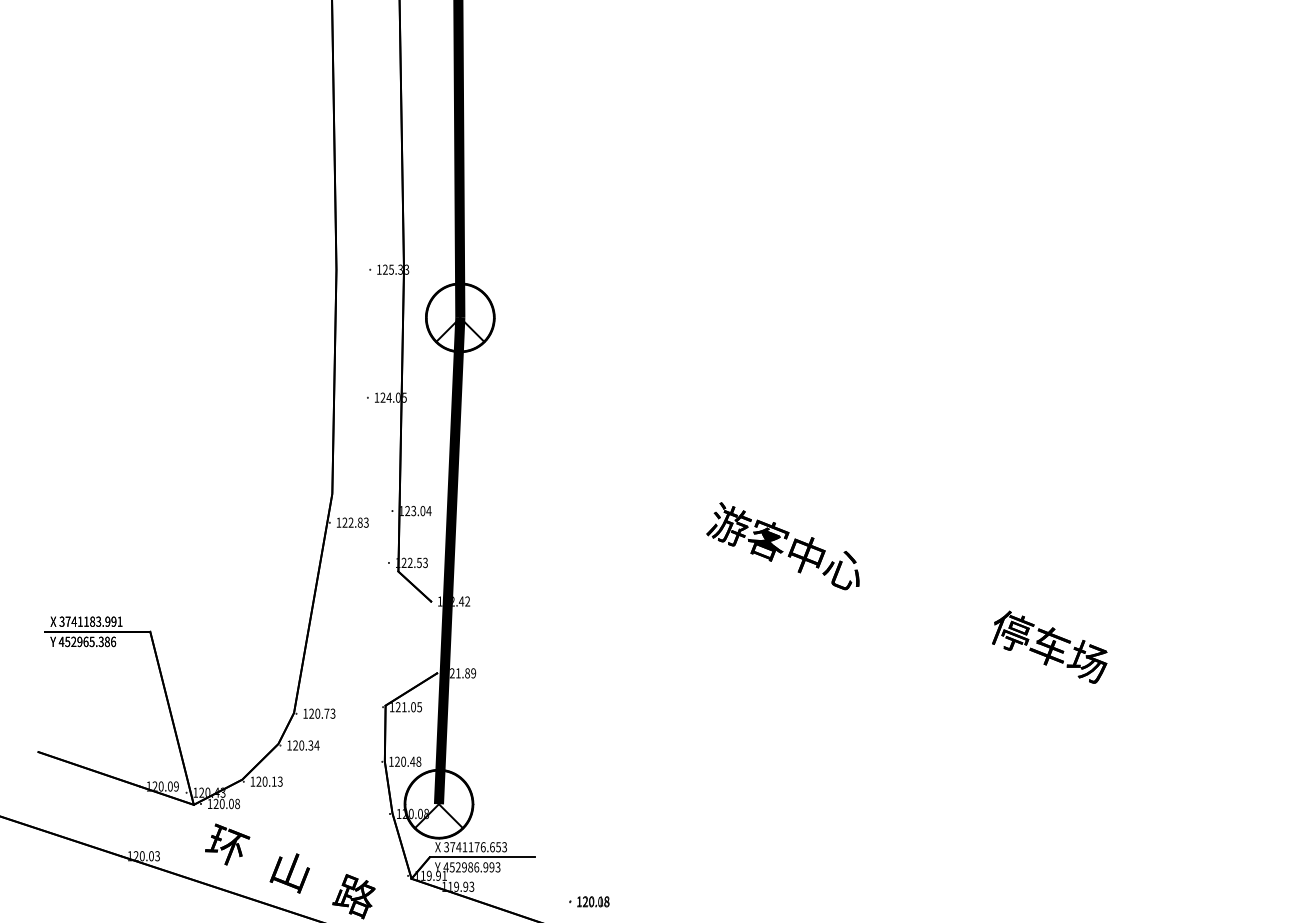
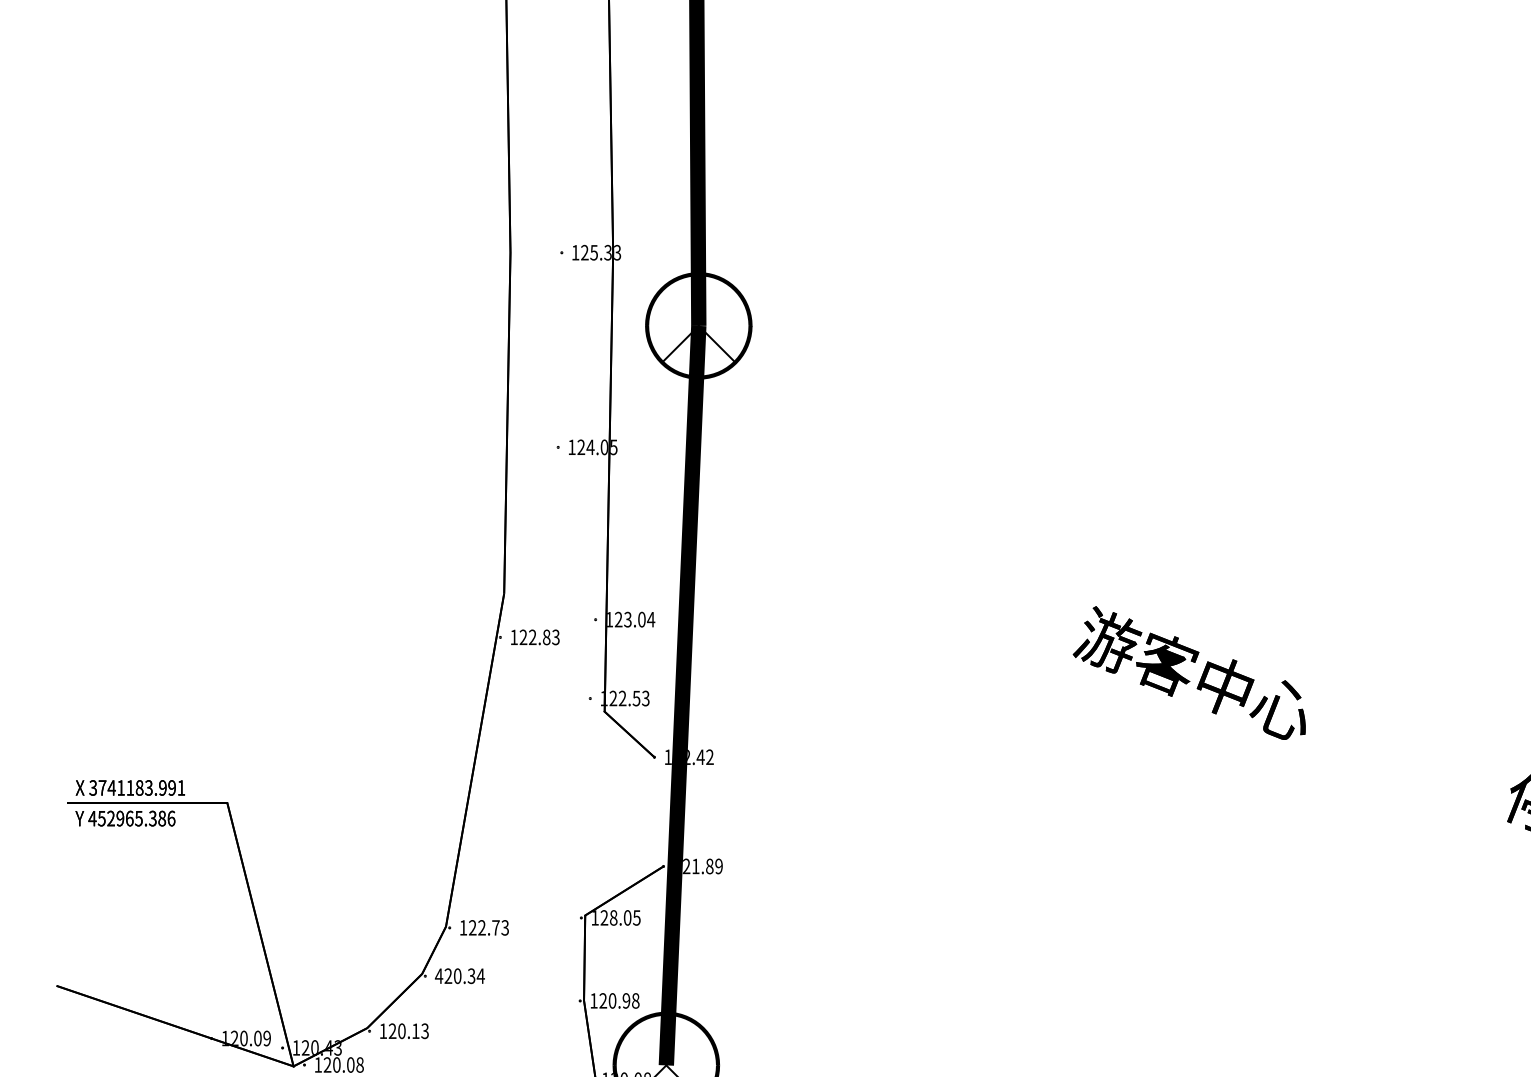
text: (403, 707) -> (612, 918), 121.05 -> 128.05
text: (317, 713) -> (481, 927), 120.73 -> 122.73
text: (289, 745) -> (439, 976), 120.34 -> 420.34
text: (412, 761) -> (626, 1000), 120.48 -> 120.98

